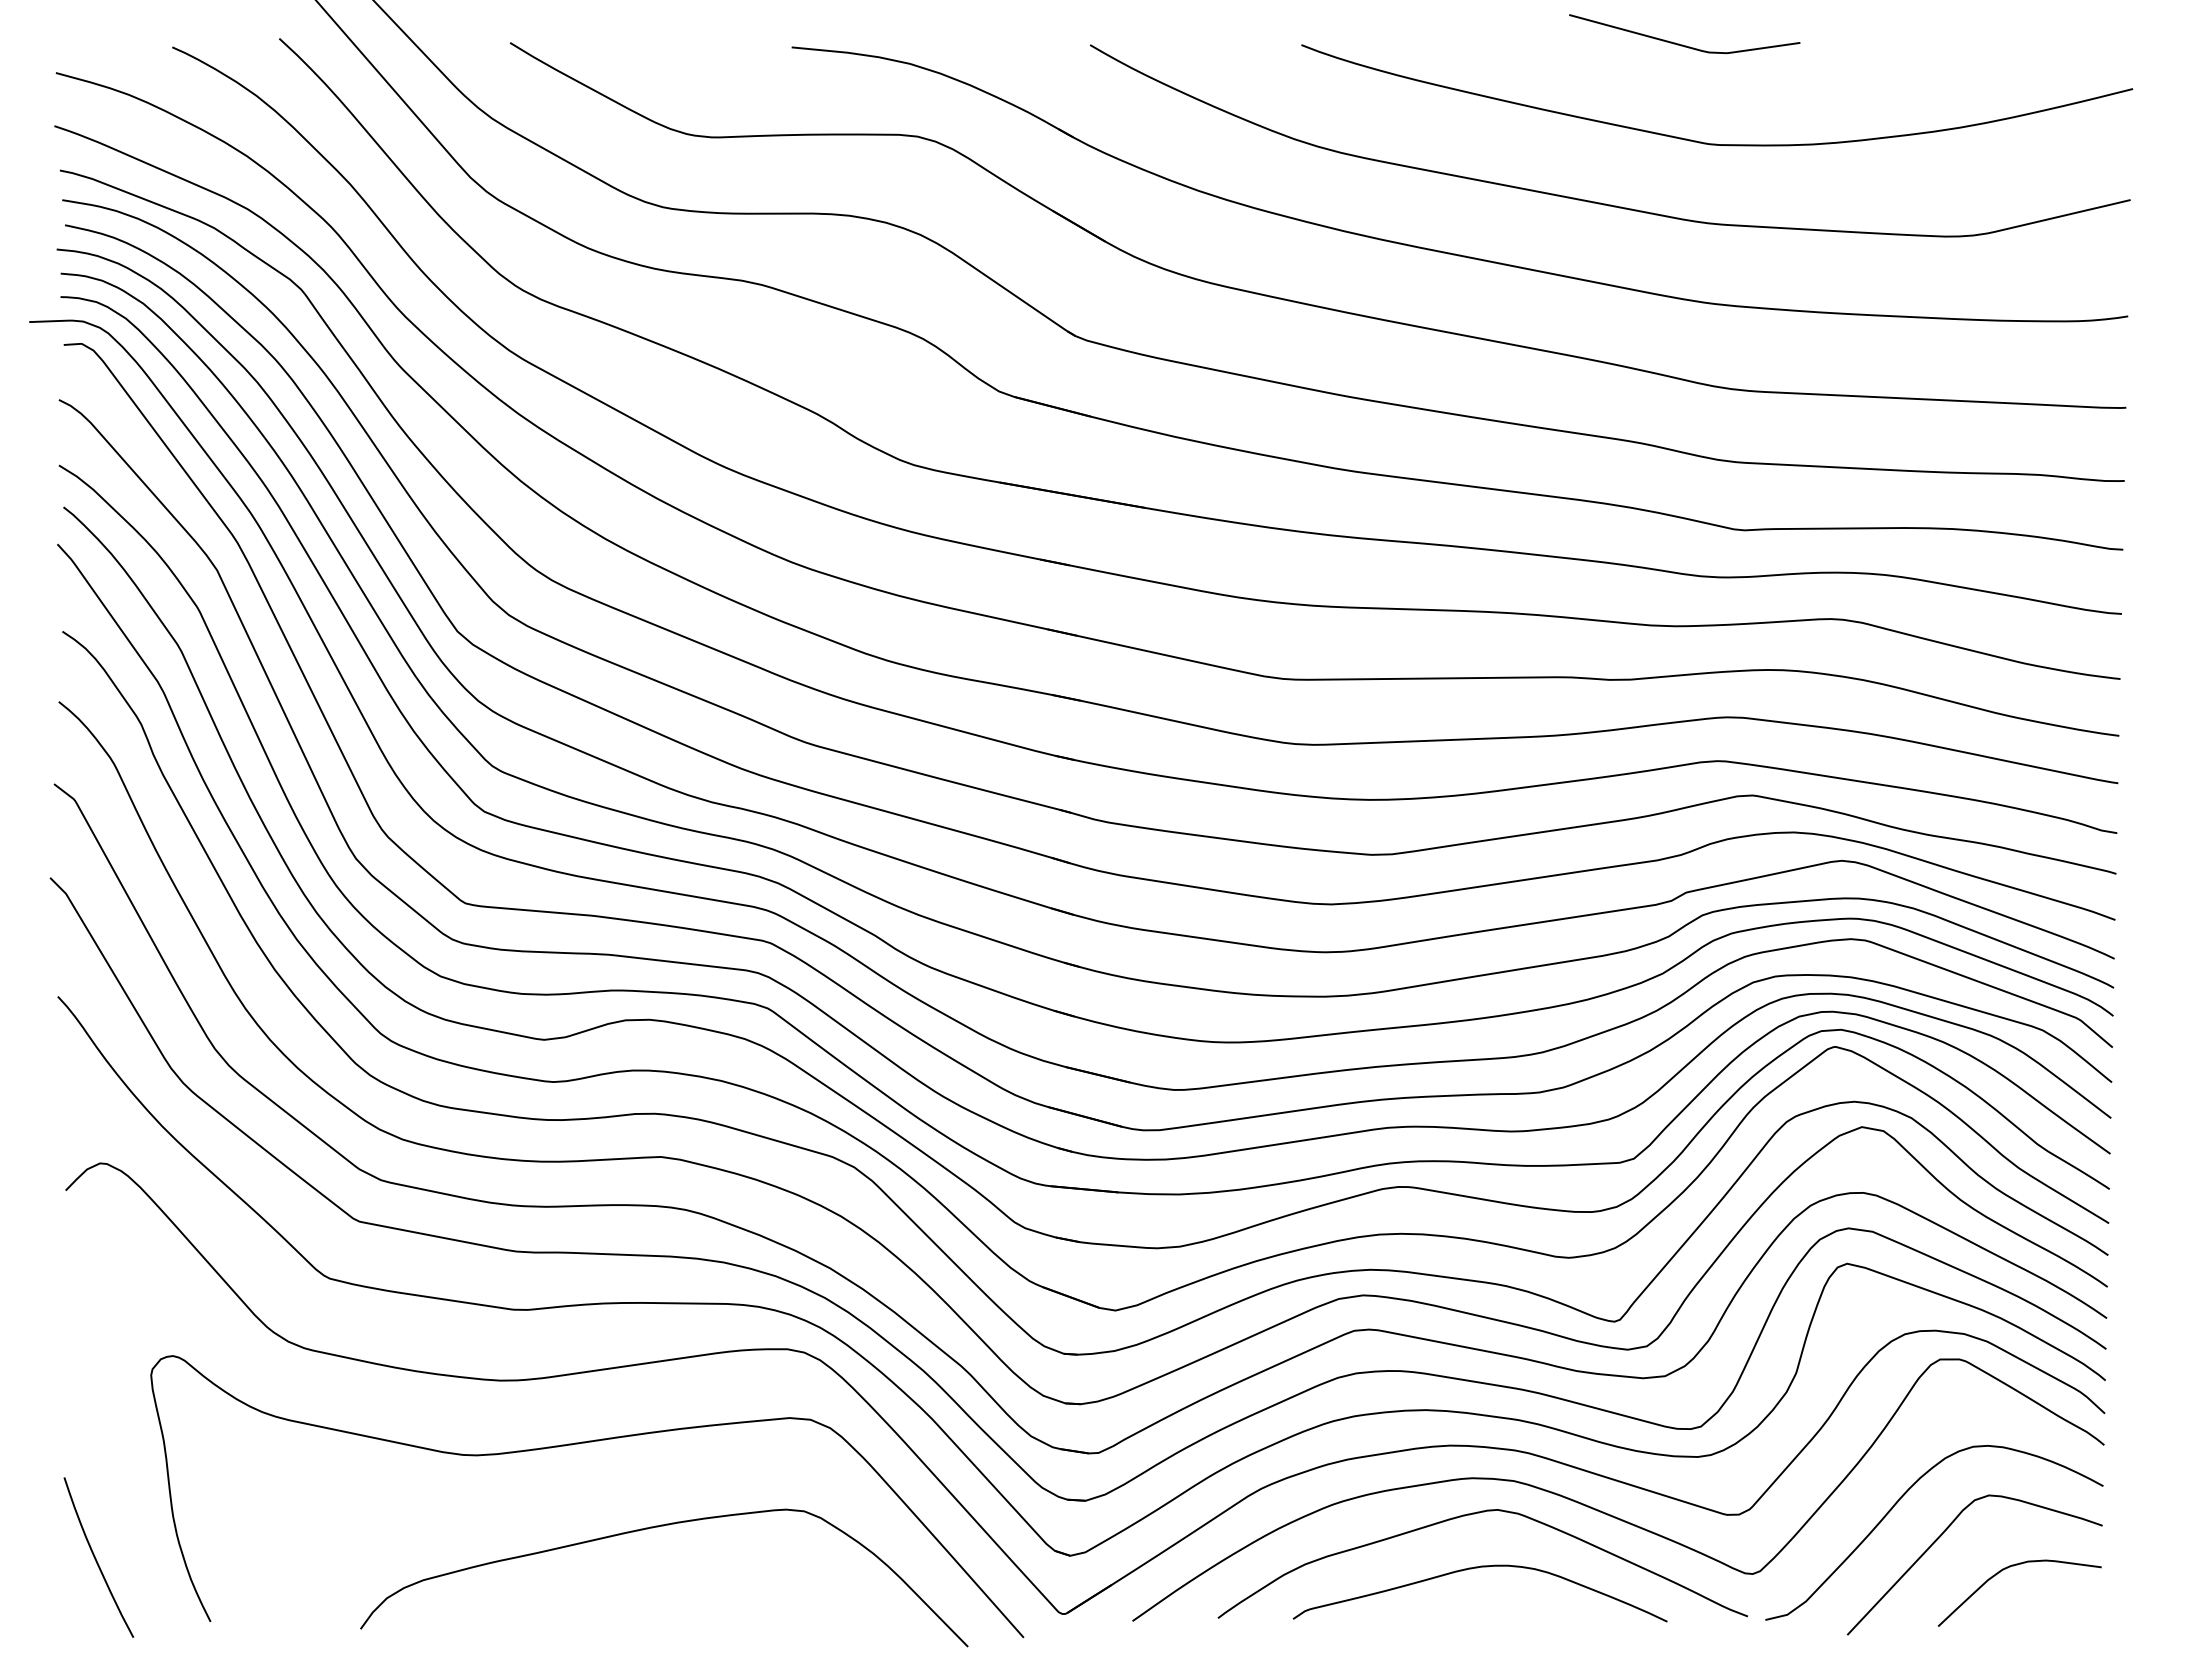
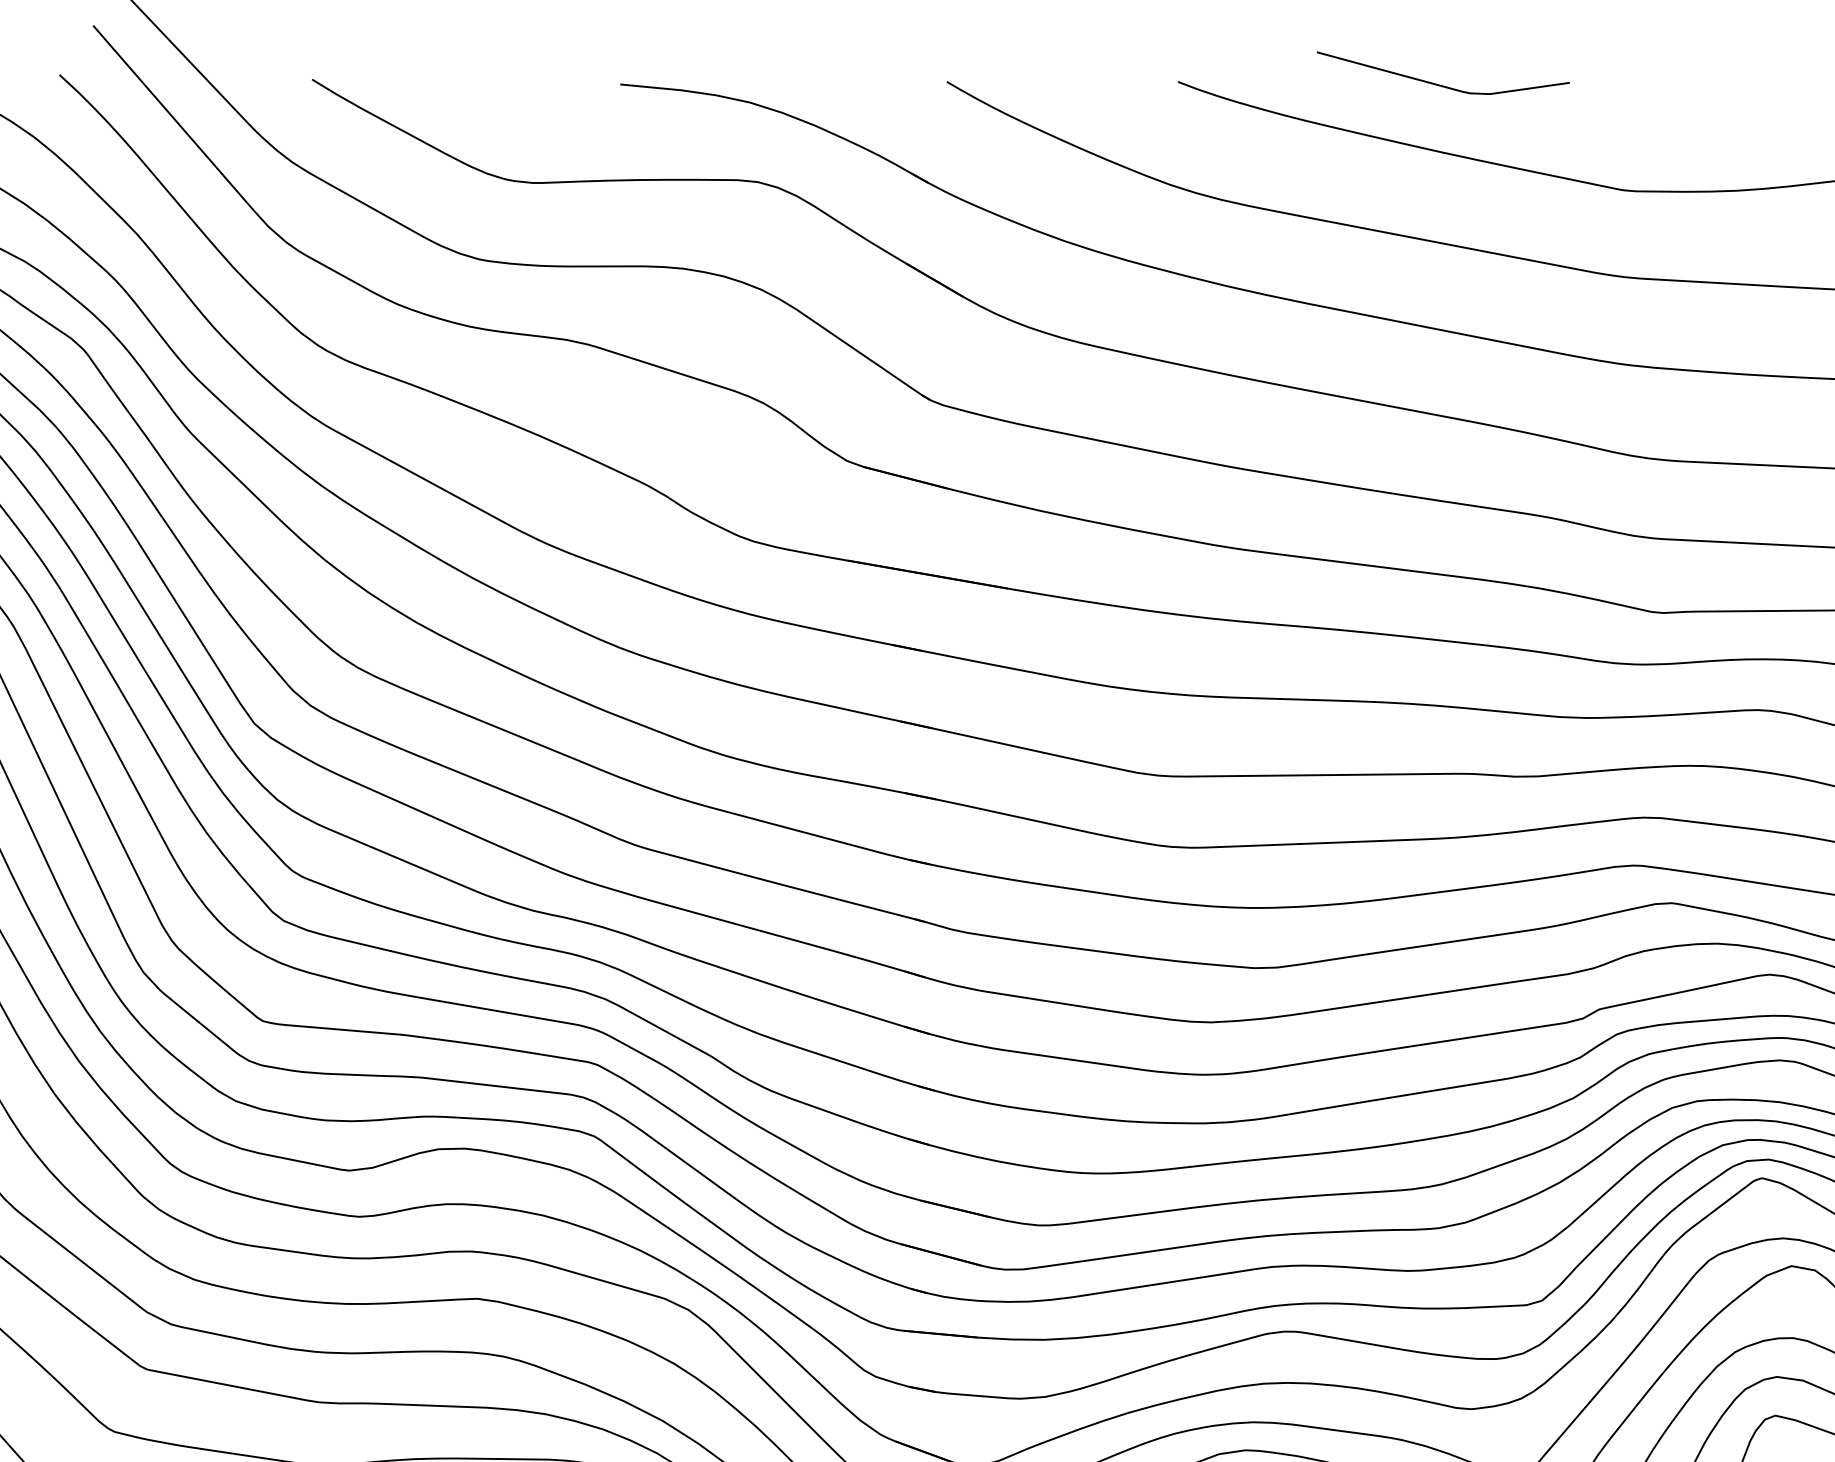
curve: (1682, 44) -> (1440, 84), moved

